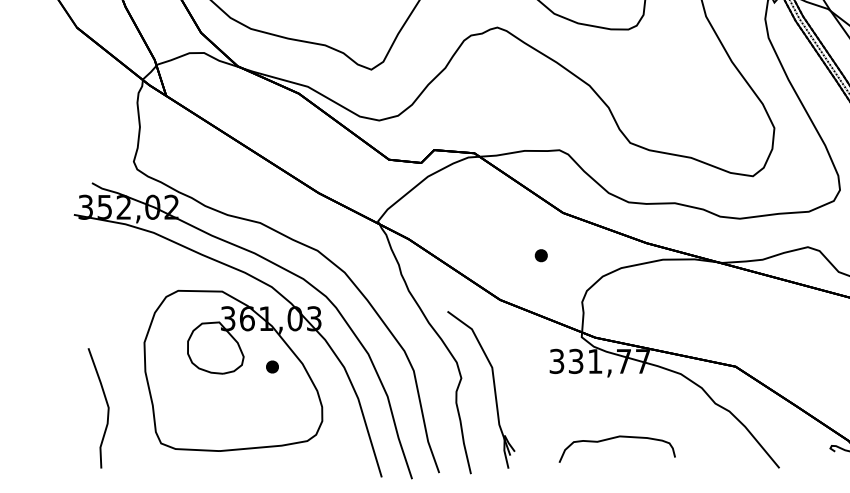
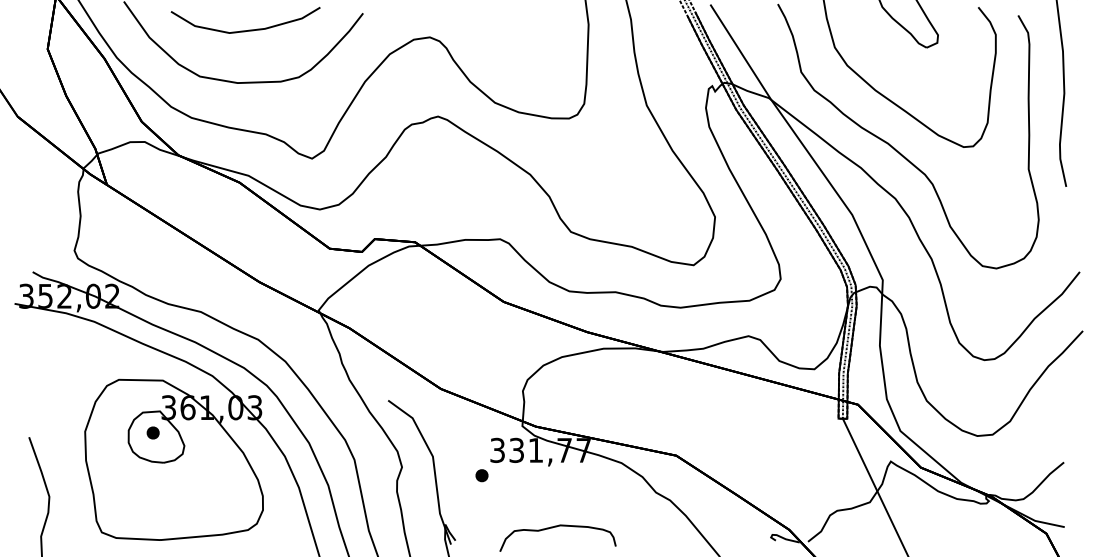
part: (540, 255) -> (481, 475), moved
part: (271, 366) -> (152, 432), moved

